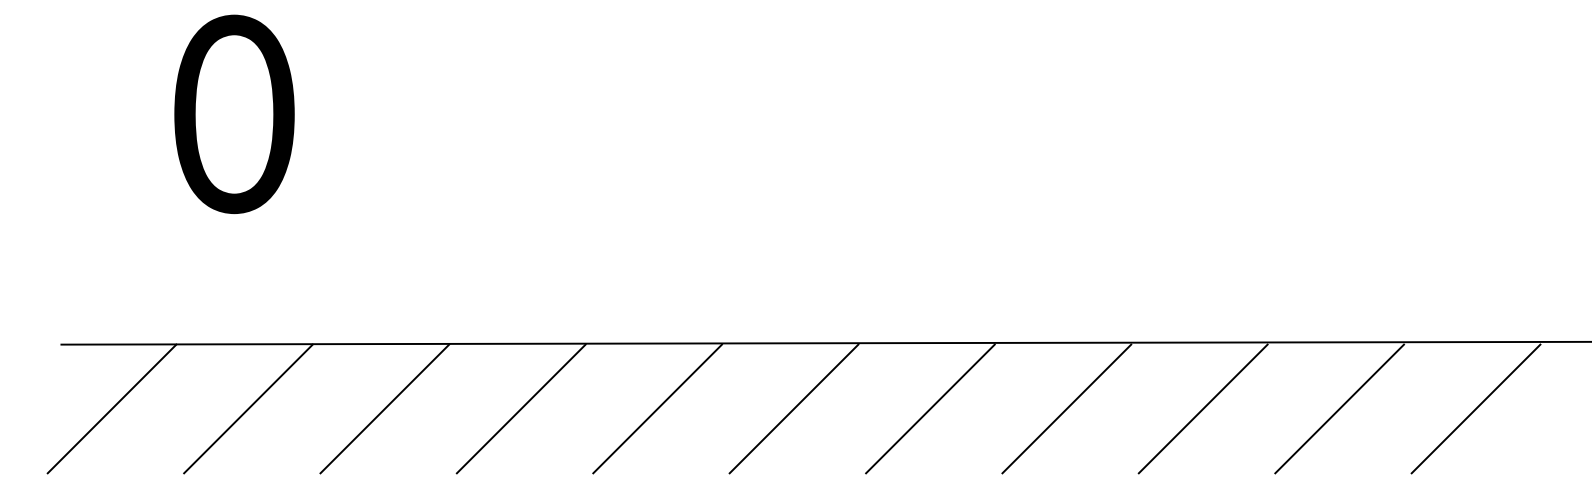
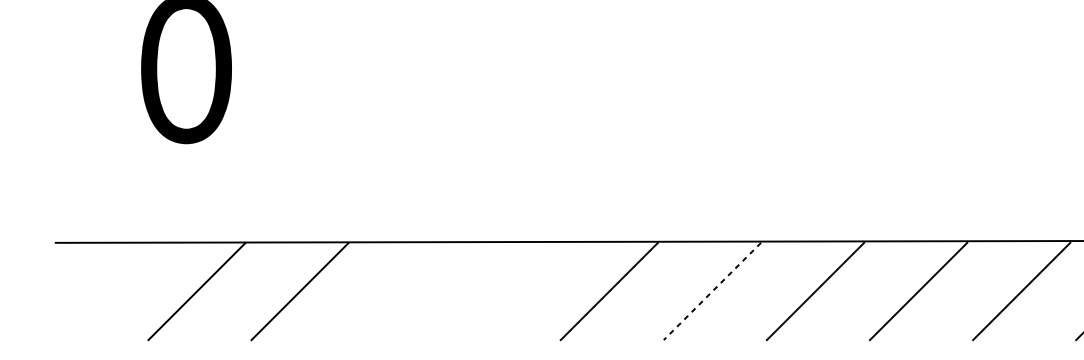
line: (111, 408) -> (93, 291), removed
line: (520, 408) -> (402, 291), removed
line: (657, 408) -> (506, 291), removed
line: (930, 408) -> (712, 291), solid -> dashed

